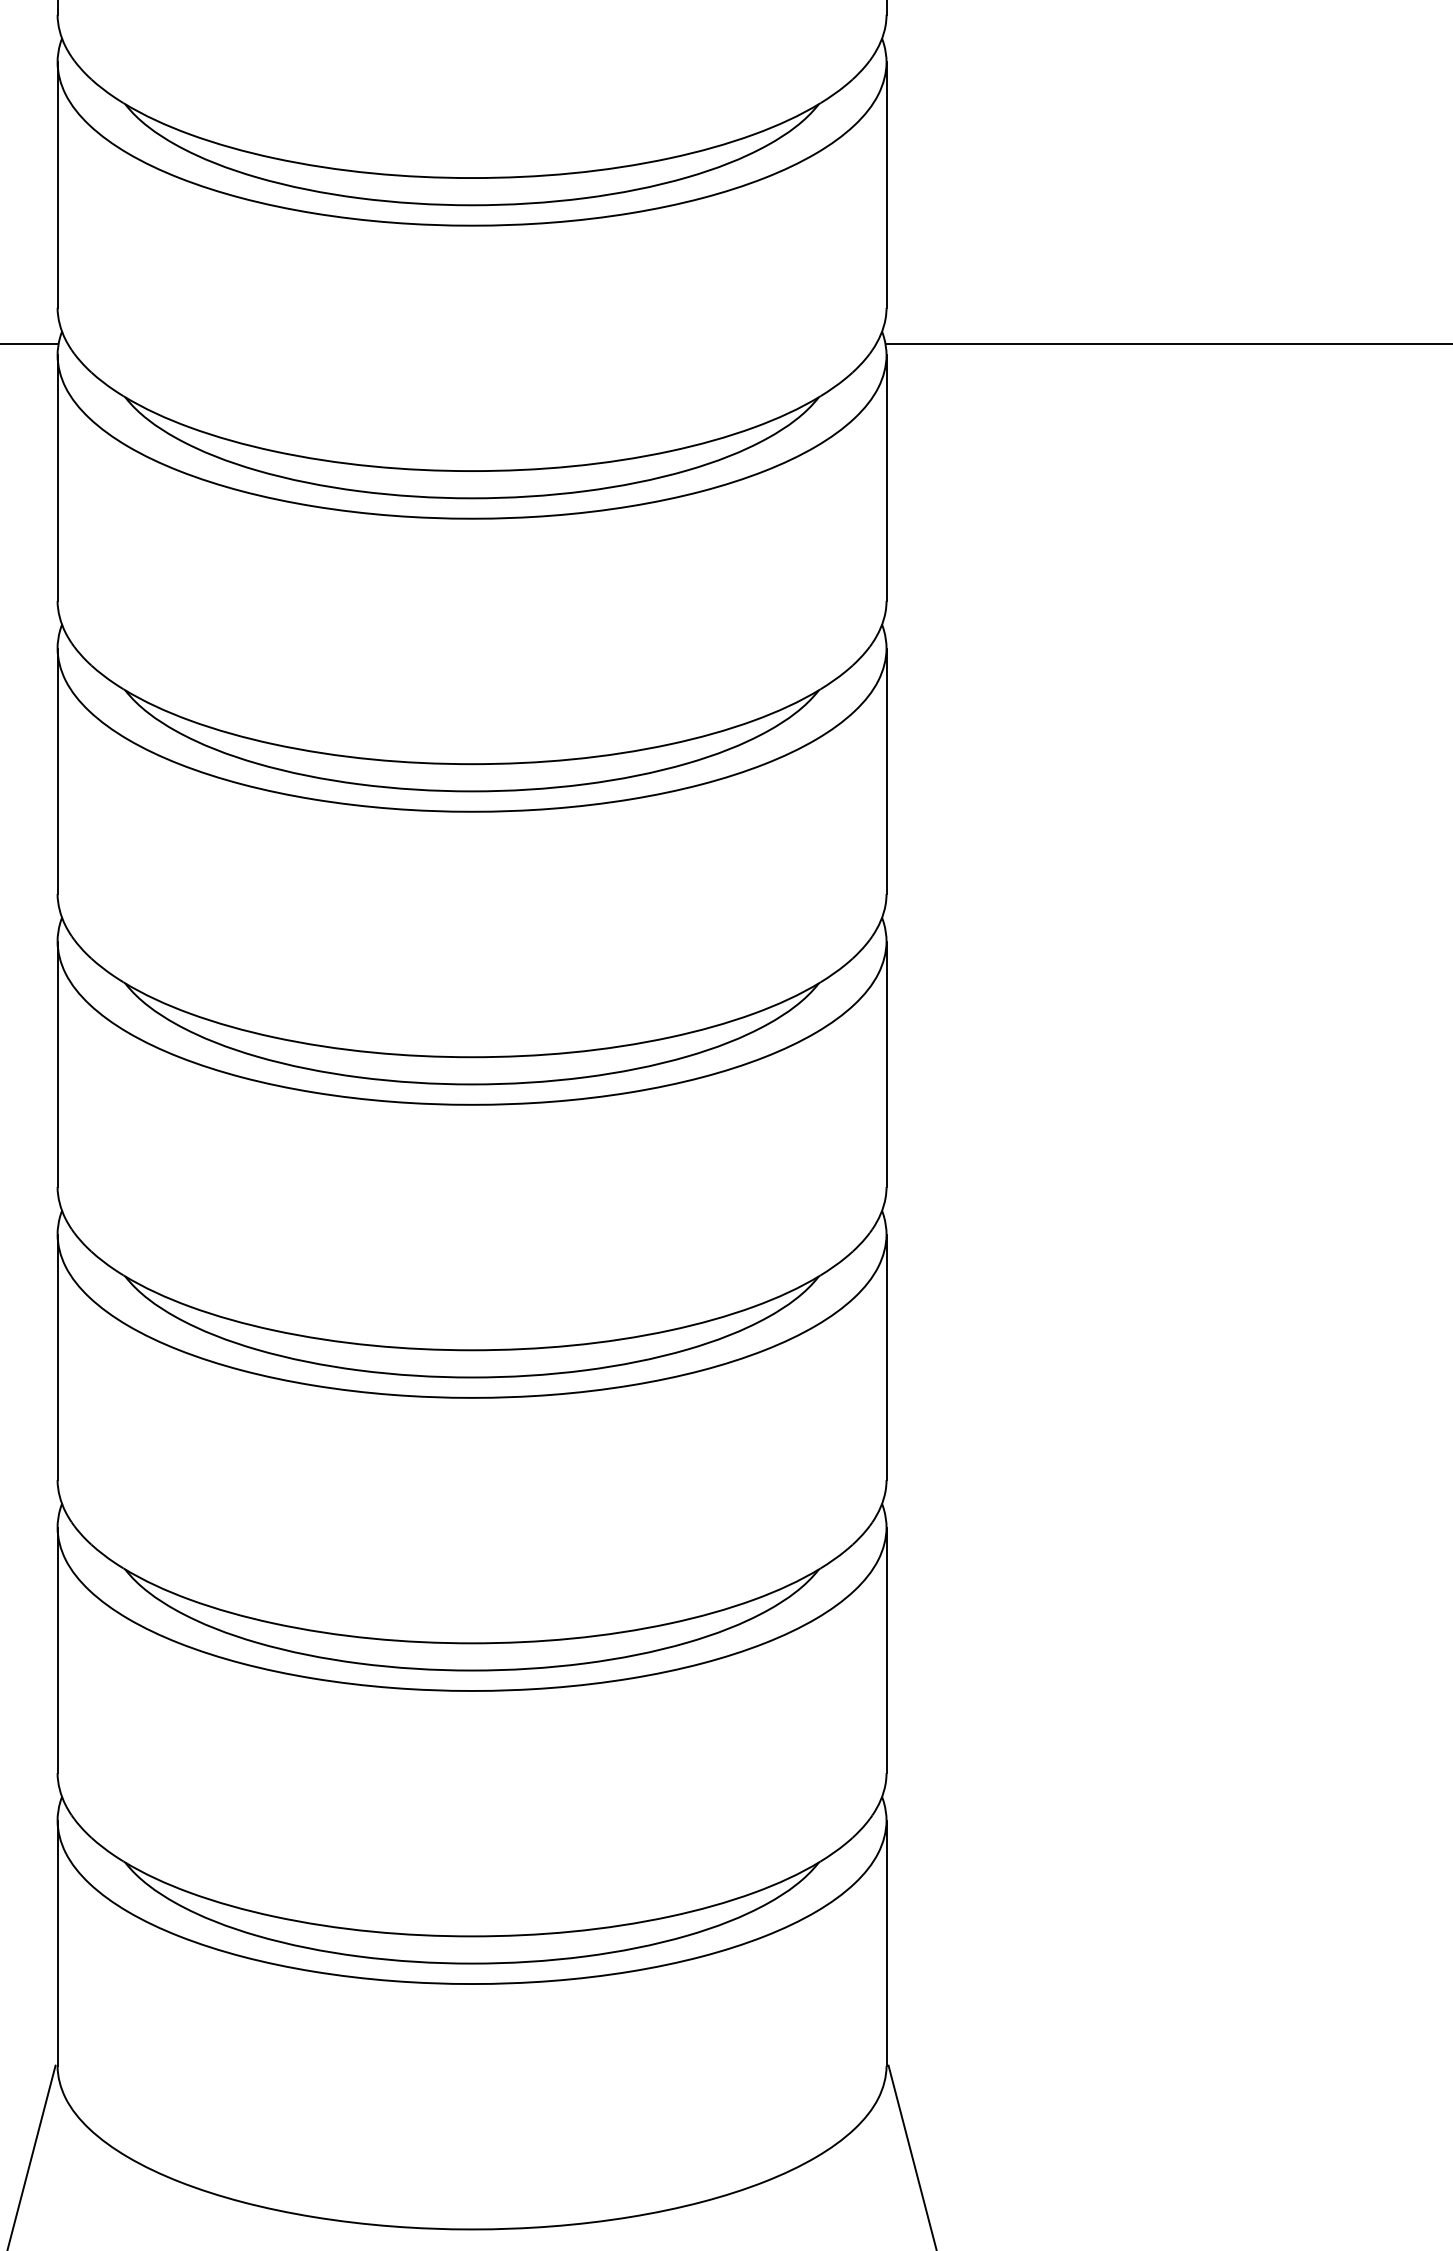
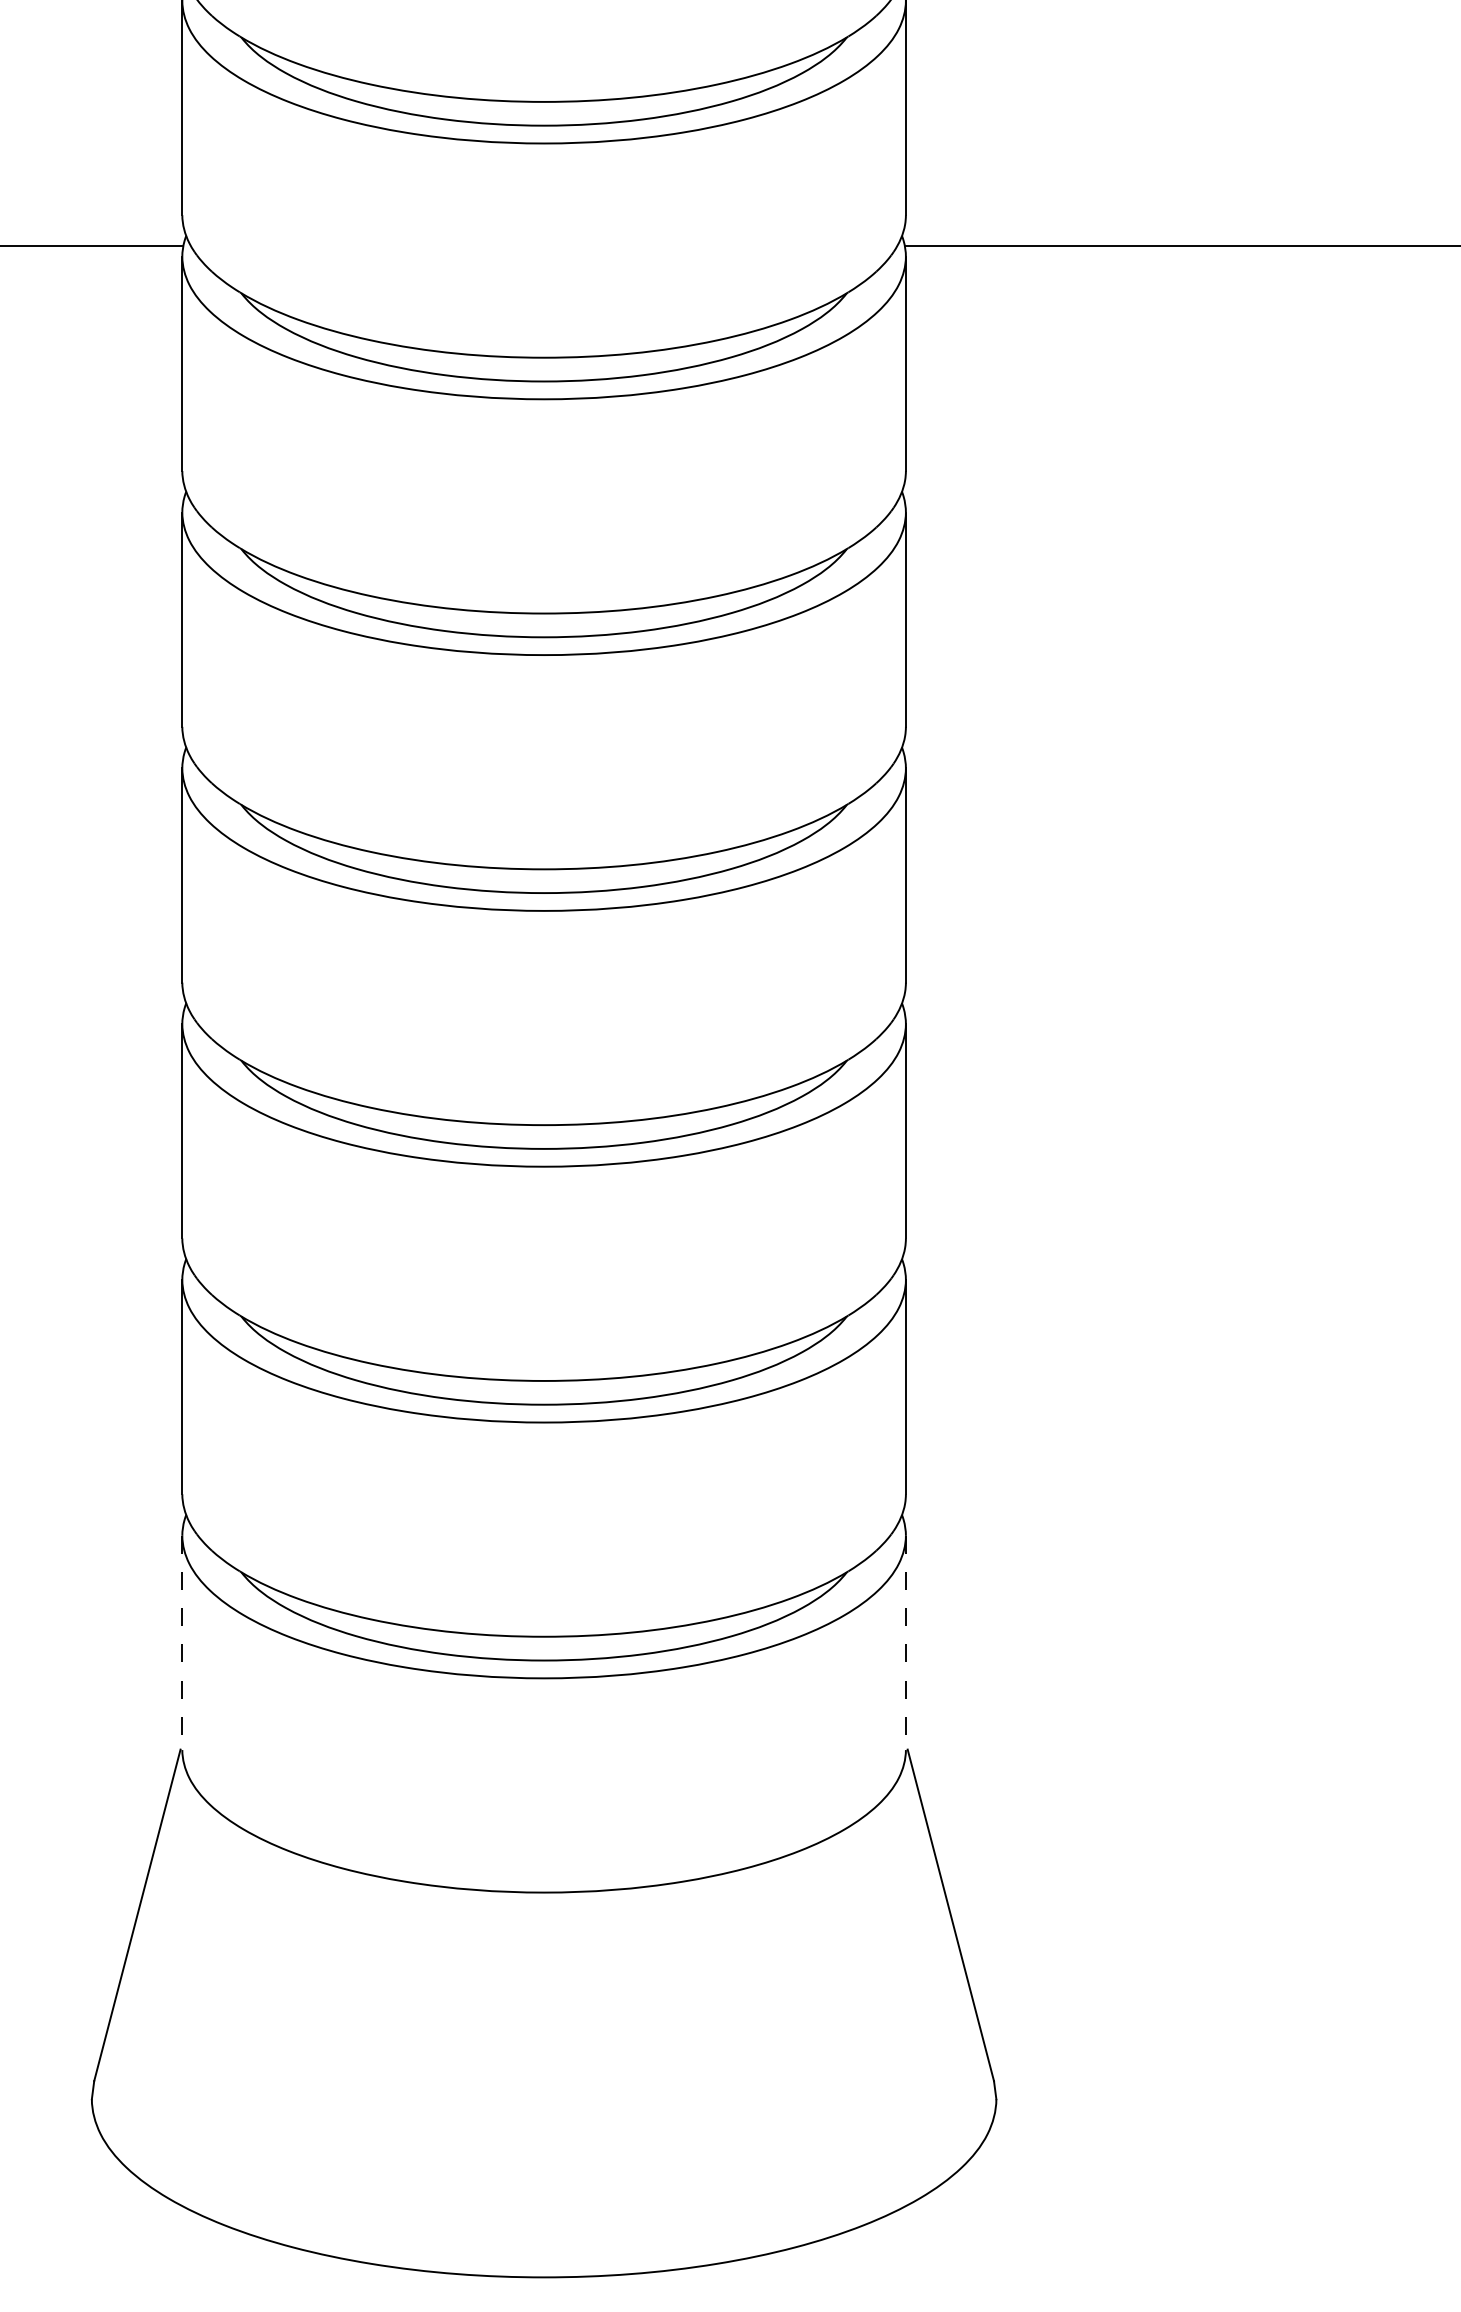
line: (57, 1944) -> (182, 1643), solid -> dashed
line: (886, 1944) -> (905, 1643), solid -> dashed

